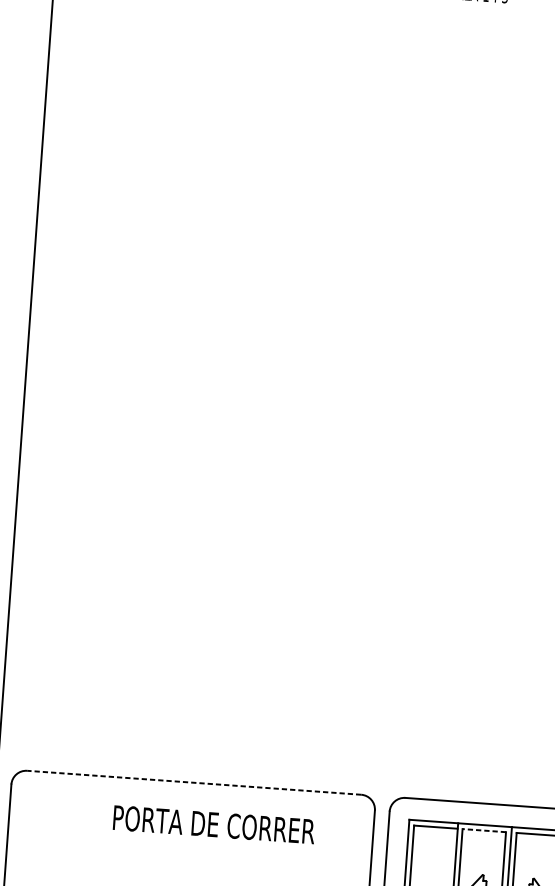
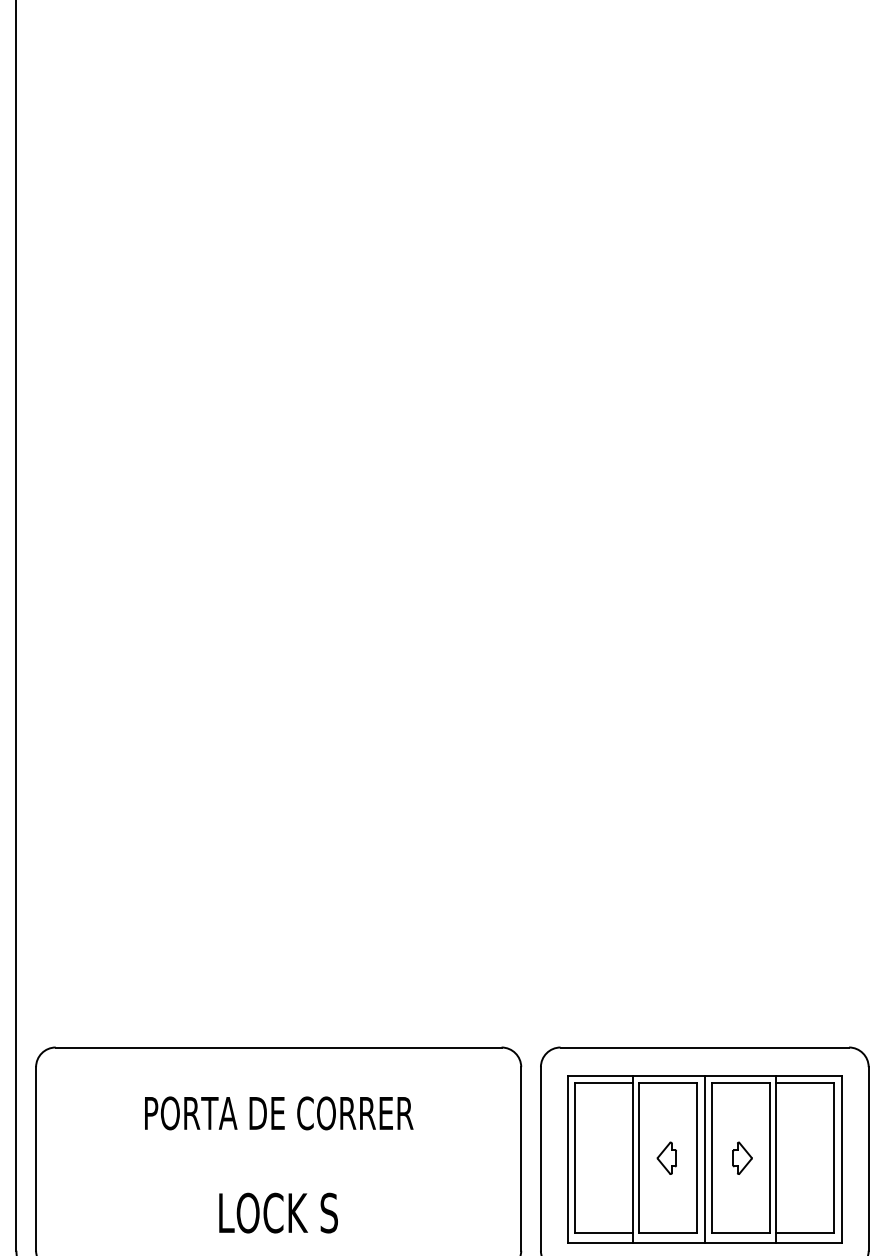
line: (194, 782) -> (278, 1047), dashed -> solid
text: (214, 824) -> (279, 1113), moved
line: (483, 830) -> (667, 1083), dashed -> solid

